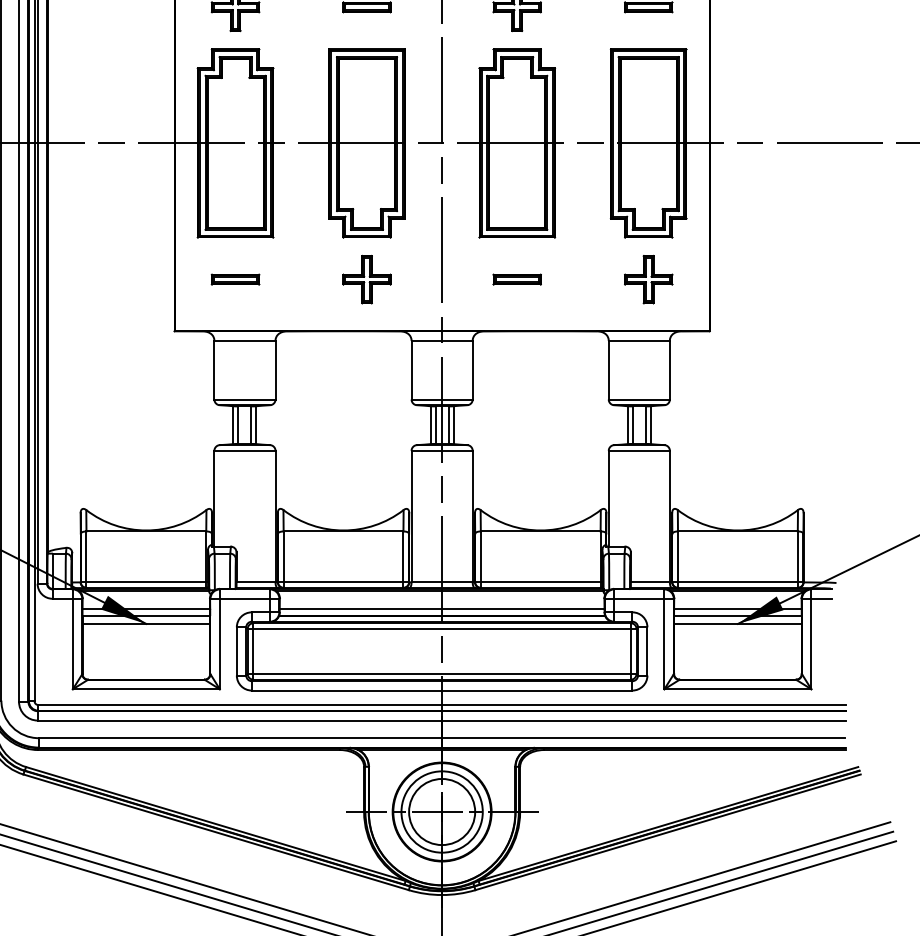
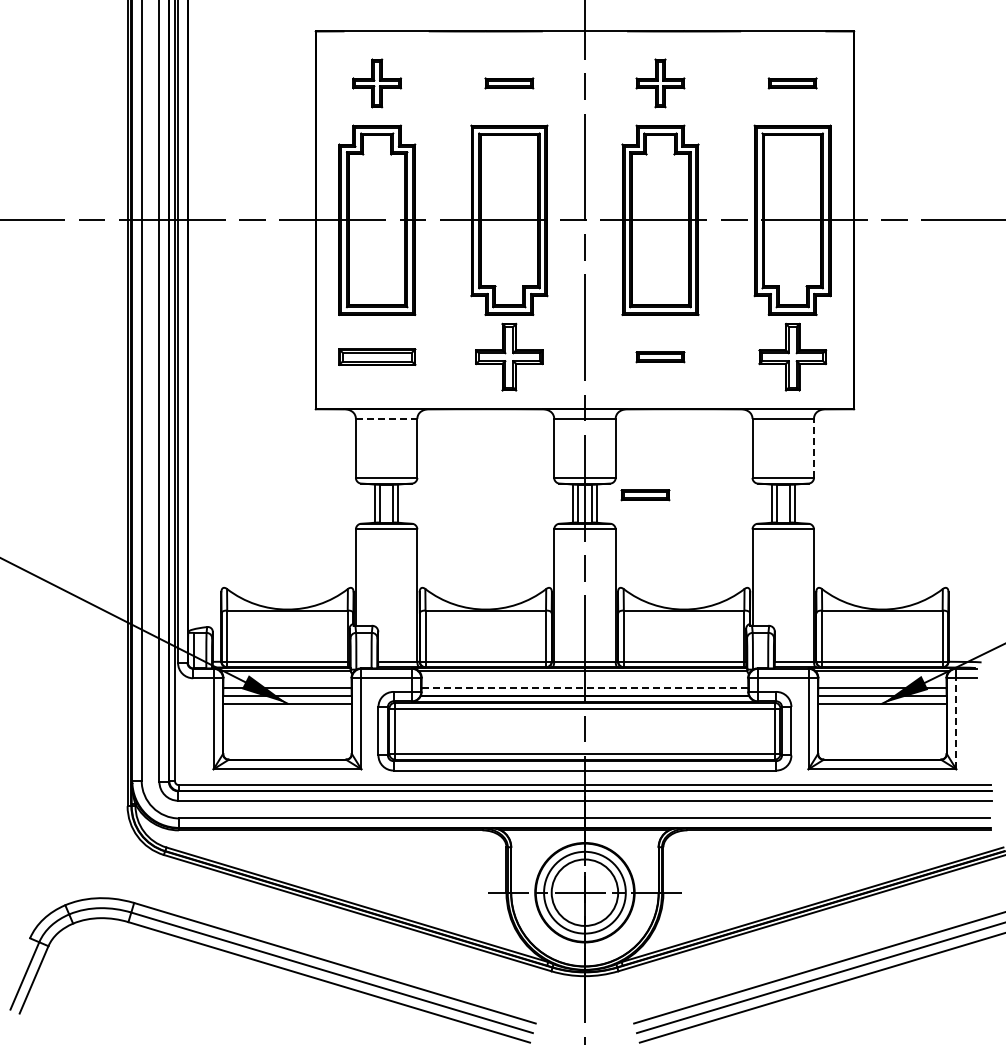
part: (234, 279) -> (376, 357), size x1.6
part: (367, 279) -> (509, 357), size x1.4
part: (648, 279) -> (792, 357), size x1.4
line: (244, 340) -> (386, 418), solid -> dashed
line: (669, 370) -> (813, 448), solid -> dashed
part: (502, 417) -> (645, 495), added
line: (441, 608) -> (584, 688), solid -> dashed
line: (811, 643) -> (956, 723), solid -> dashed

